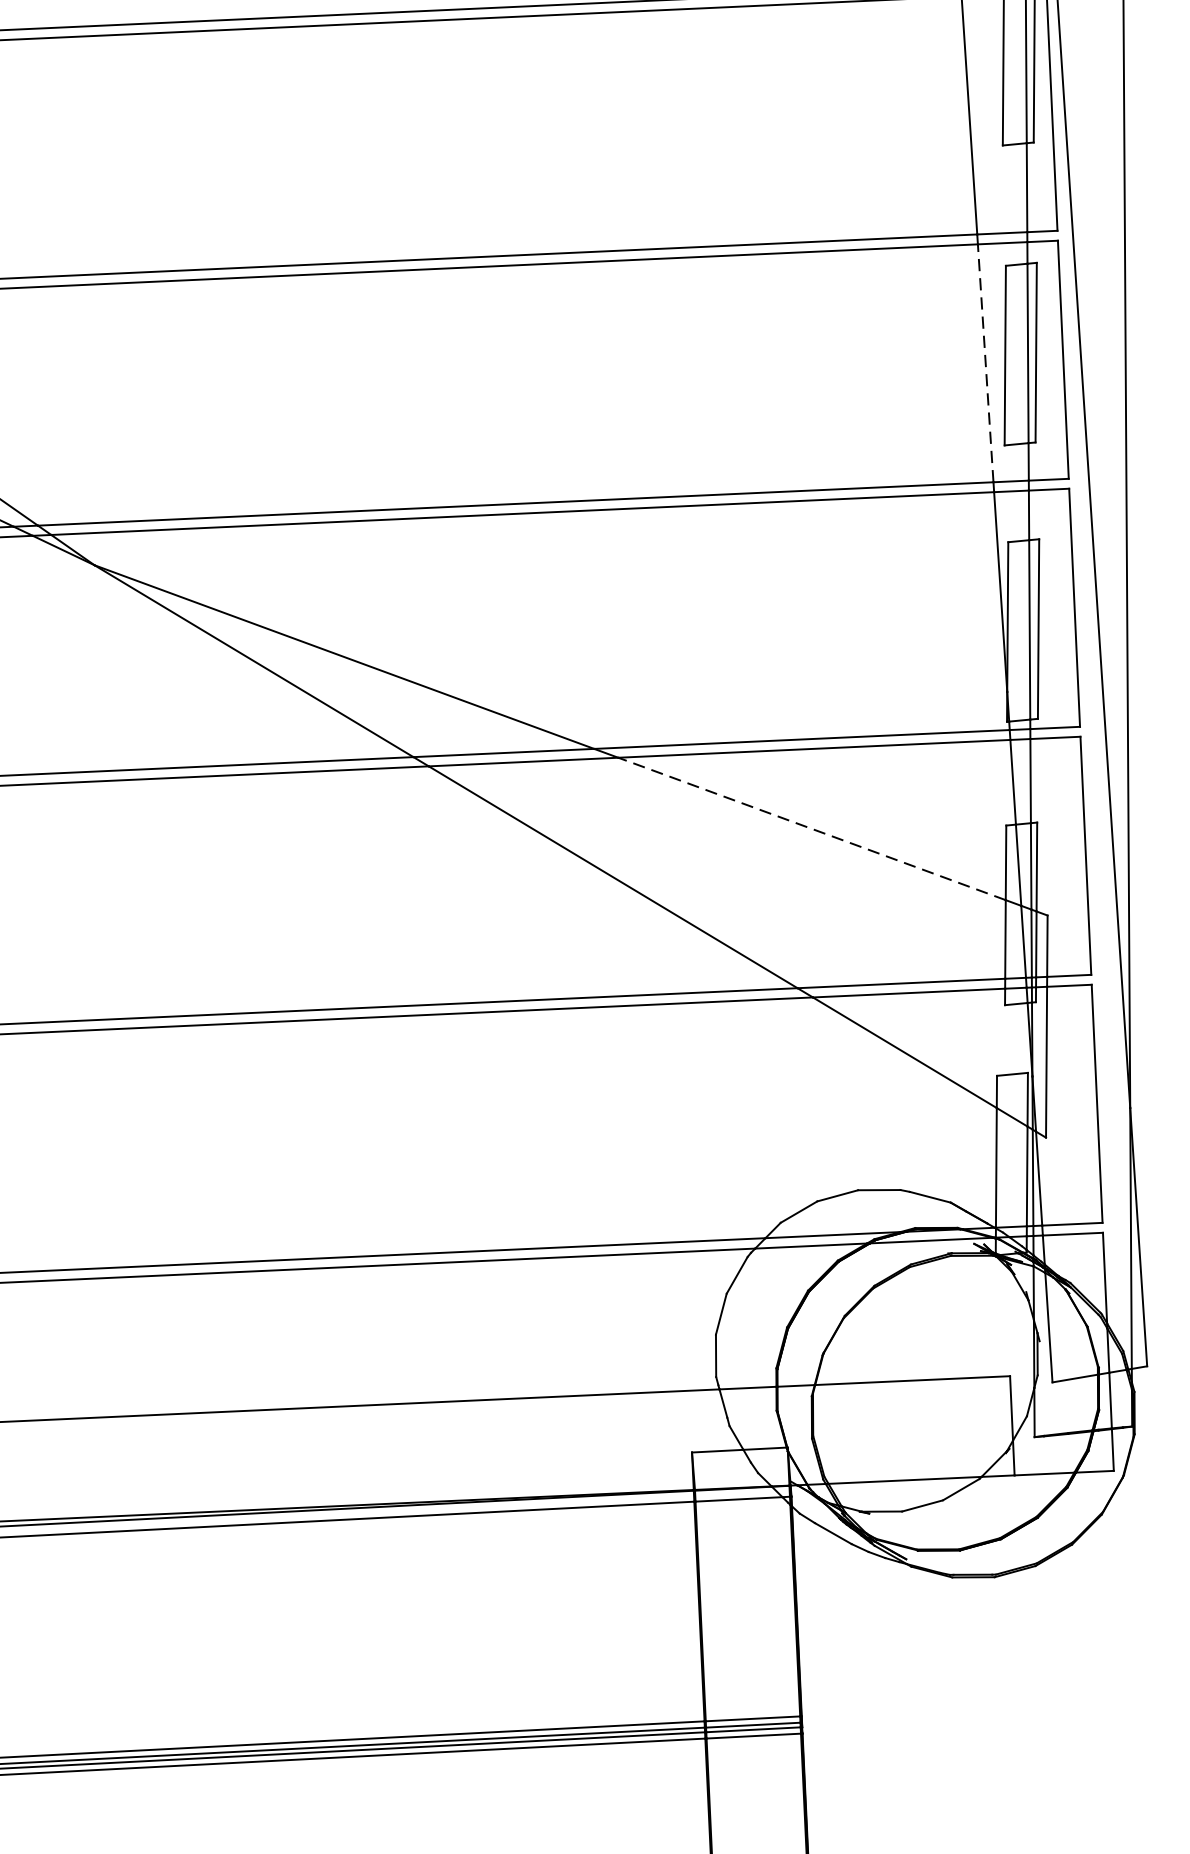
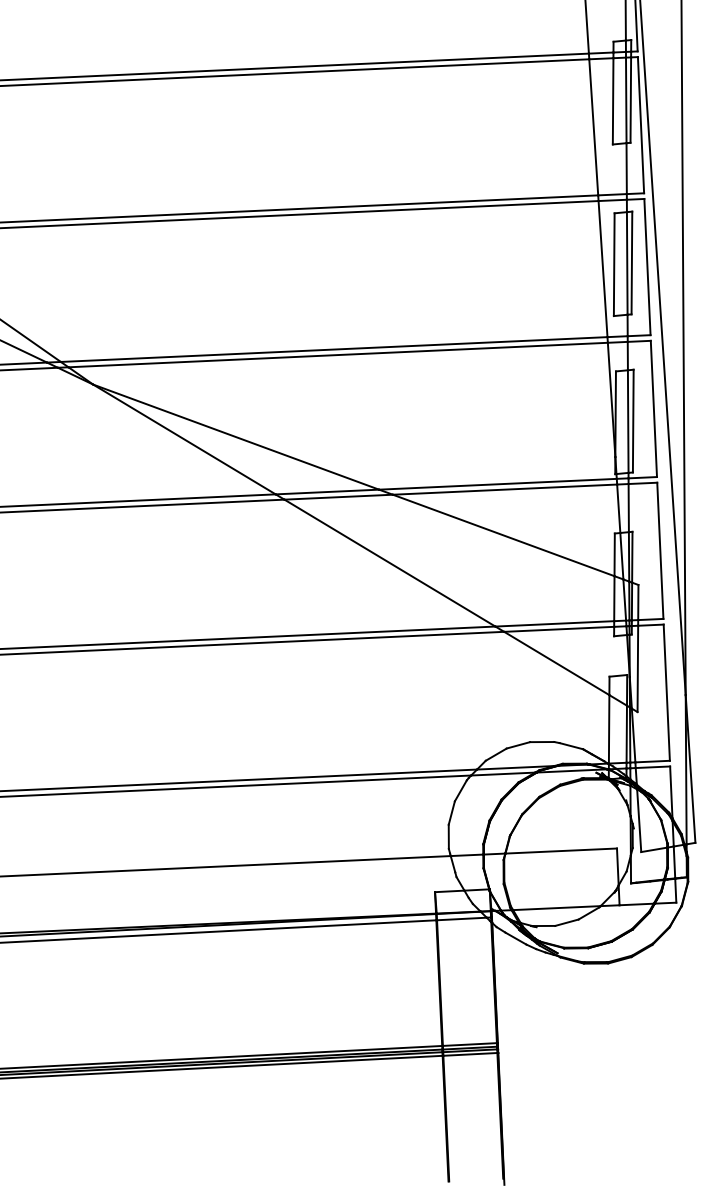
line: (986, 362) -> (603, 268), dashed -> solid
line: (811, 829) -> (503, 535), dashed -> solid

